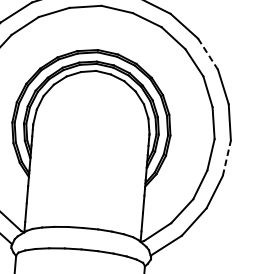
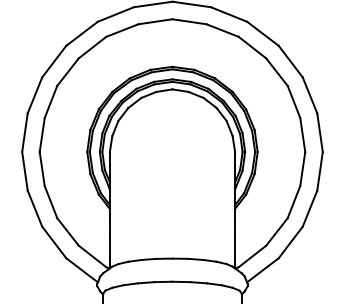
line: (207, 54) -> (290, 61), dashed -> solid
line: (227, 157) -> (320, 170), dashed -> solid

